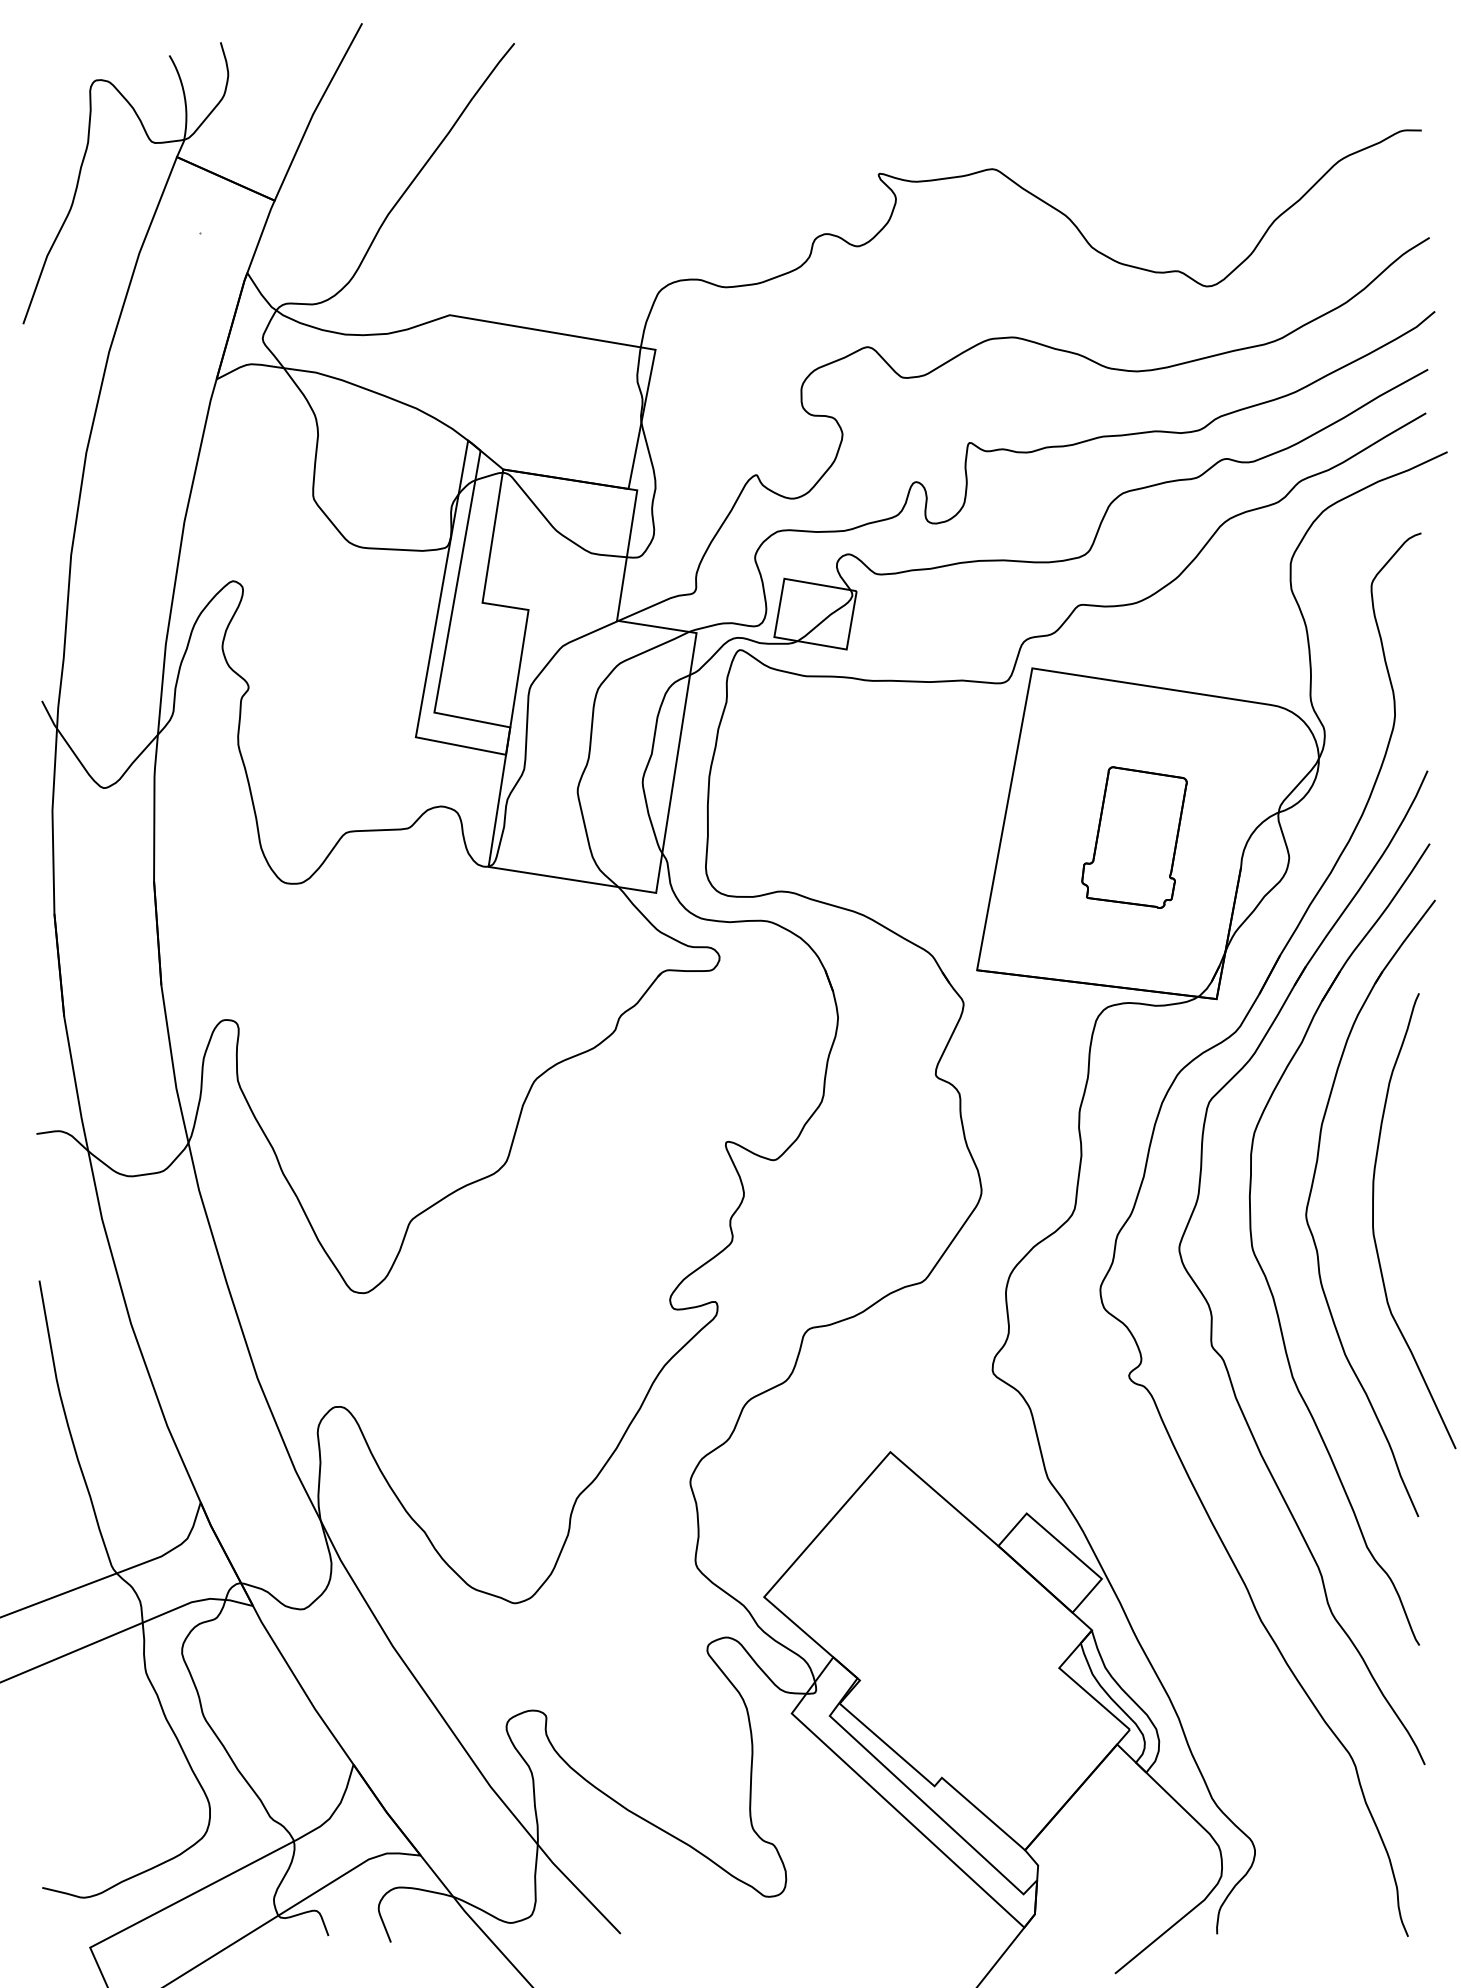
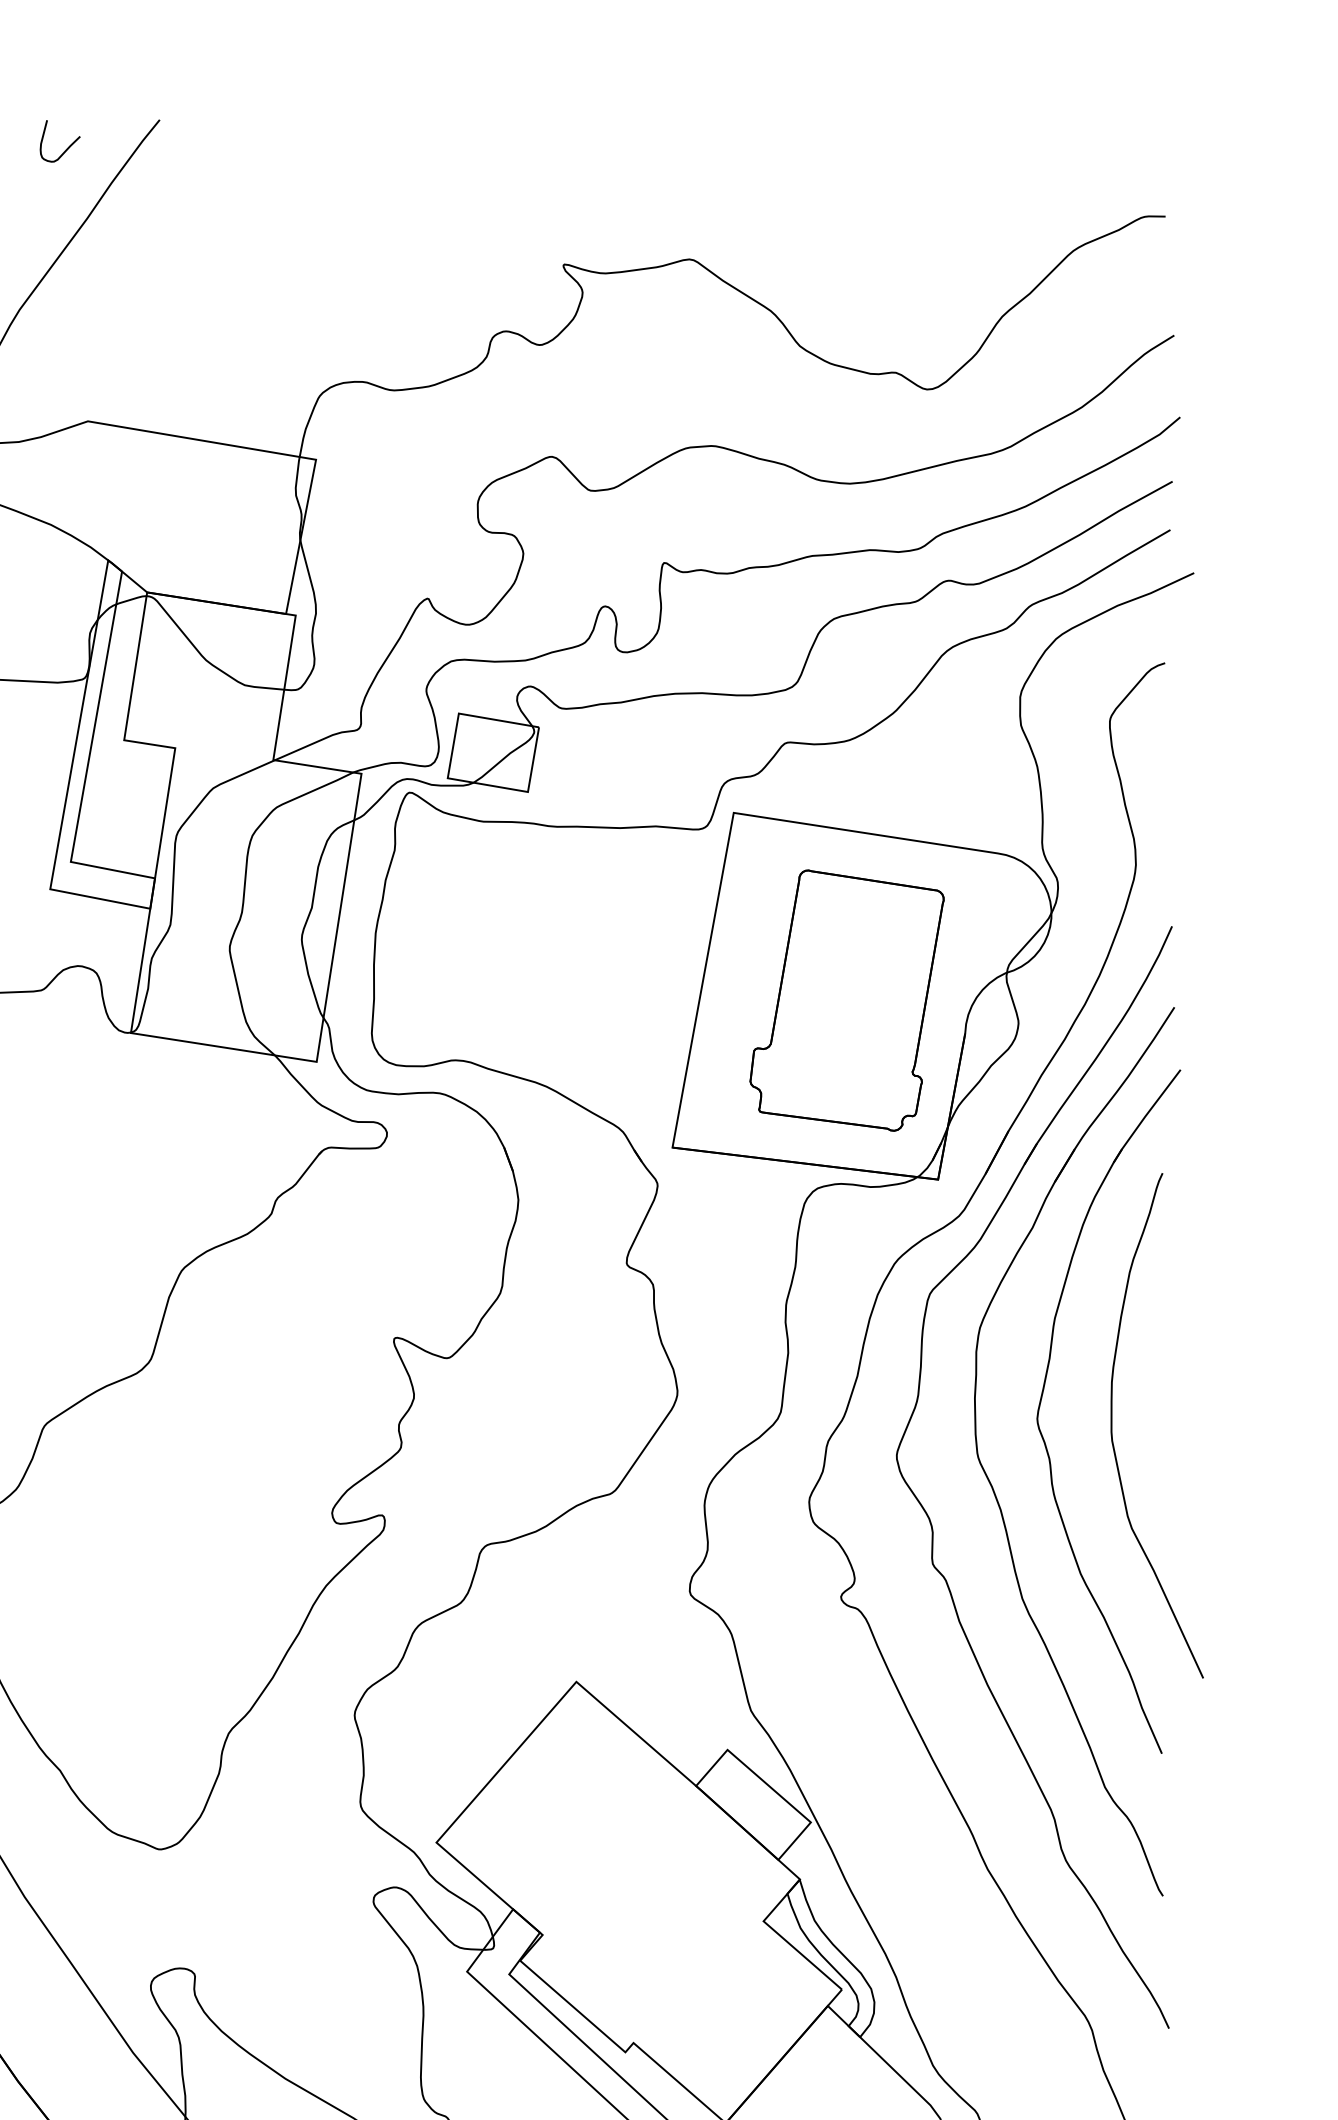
curve: (431, 68) -> (67, 147), added
part: (1134, 837) -> (847, 1000), size x1.67

